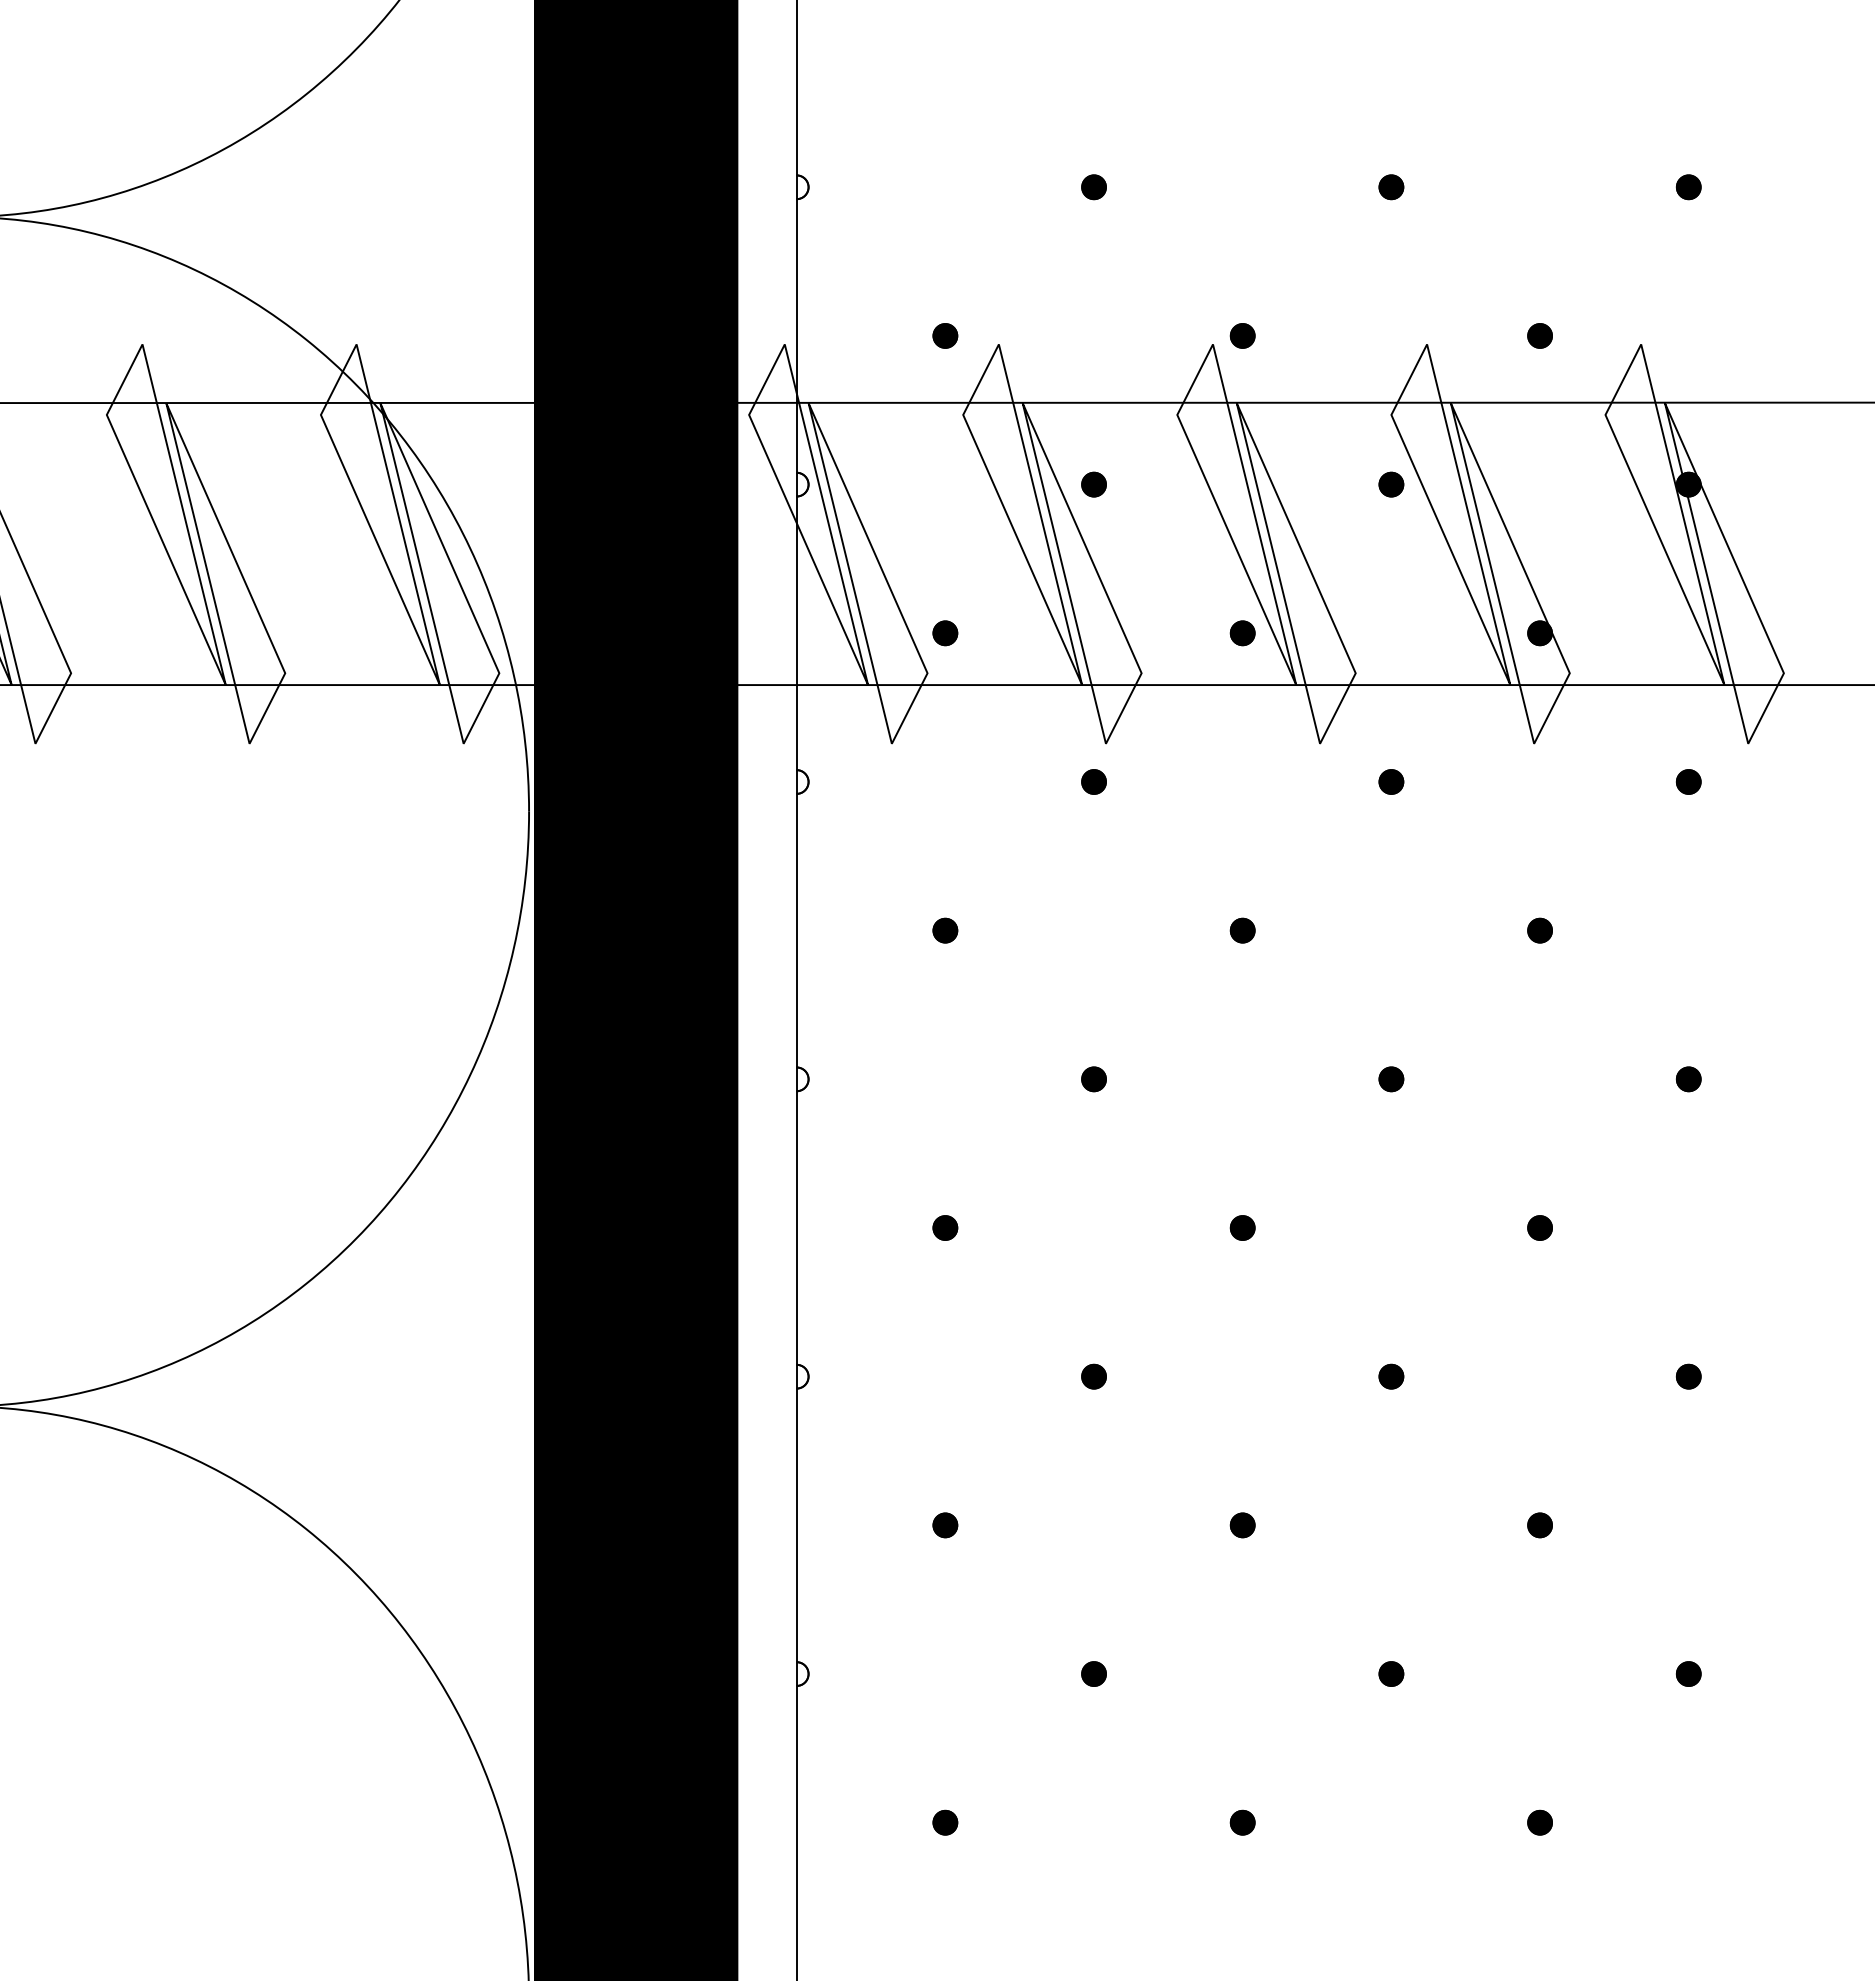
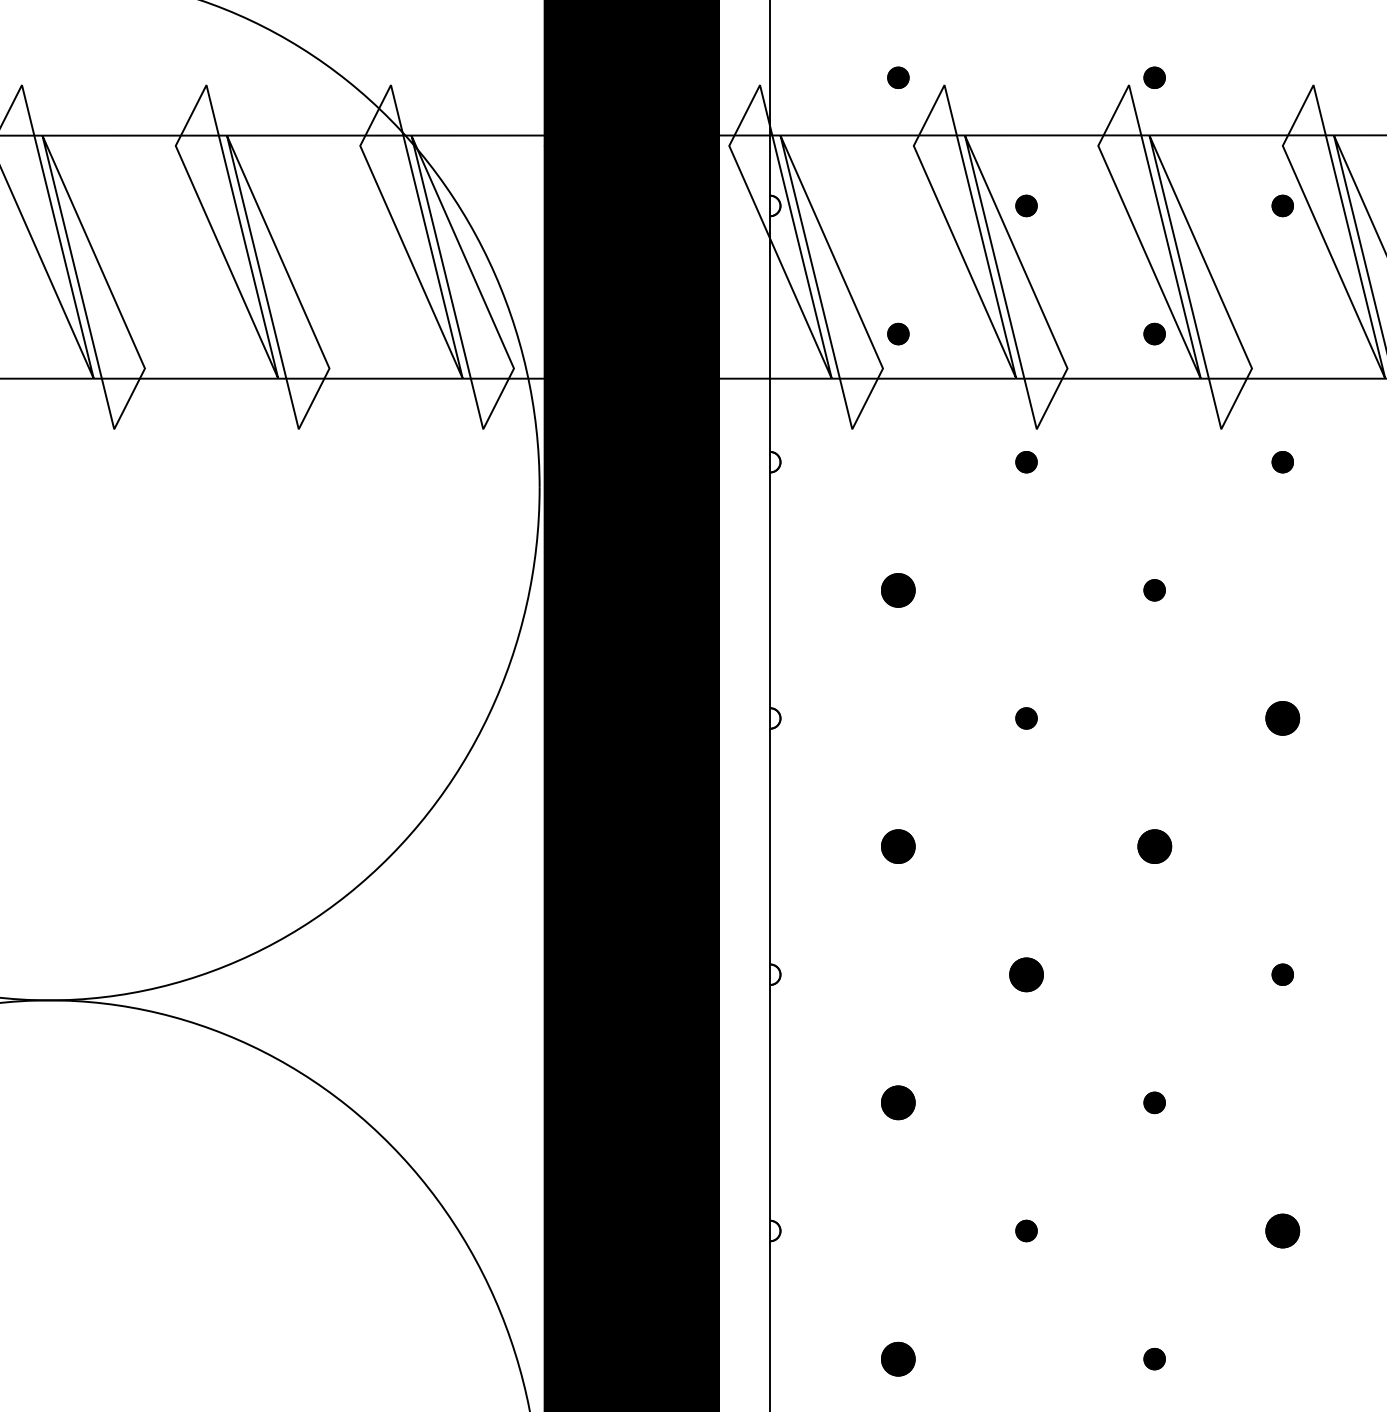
part: (945, 930) -> (898, 590), size x1.6
part: (1391, 1079) -> (1282, 718), size x1.6
part: (945, 1227) -> (898, 846), size x1.6
part: (1242, 1227) -> (1154, 846), size x1.6
part: (1093, 1376) -> (1026, 974), size x1.6
part: (945, 1525) -> (898, 1102), size x1.6
part: (1391, 1673) -> (1282, 1230), size x1.6
part: (945, 1822) -> (898, 1358), size x1.6

